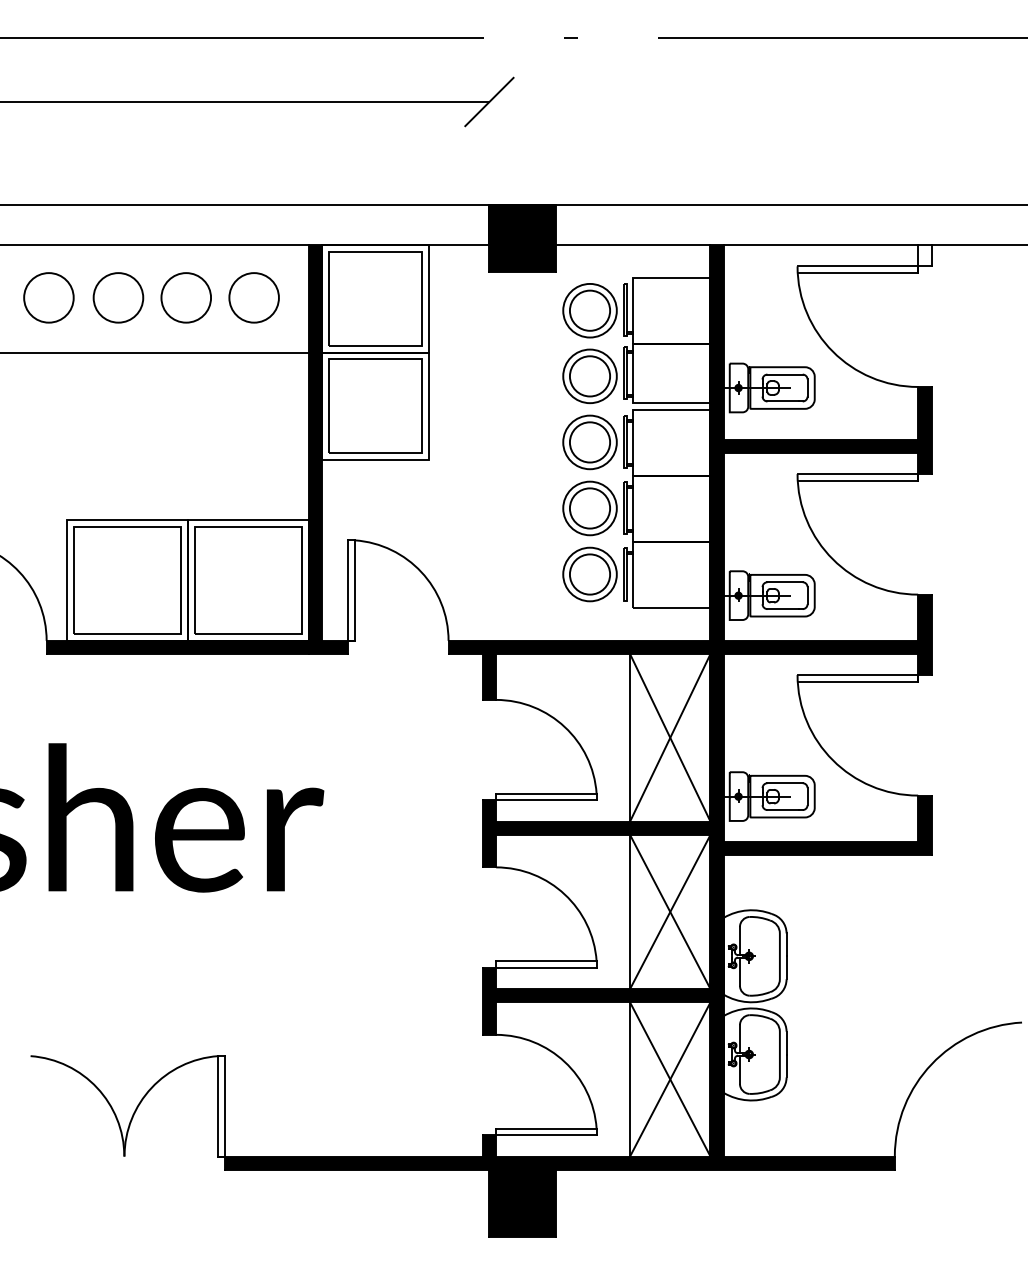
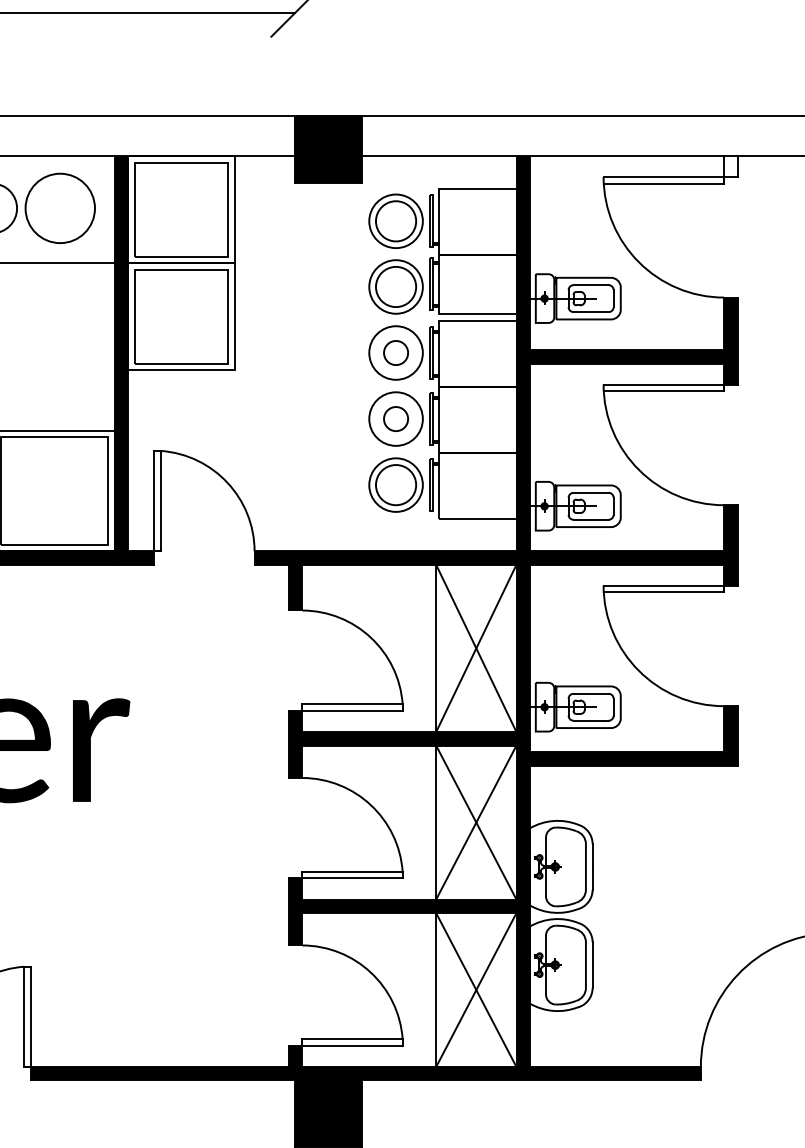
circle: (253, 297) -> (59, 208), size x1.4
circle: (589, 442) -> (395, 353), size x0.6
circle: (589, 508) -> (395, 419), size x0.6

